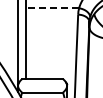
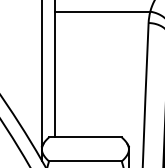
line: (52, 8) -> (103, 12), dashed -> solid

